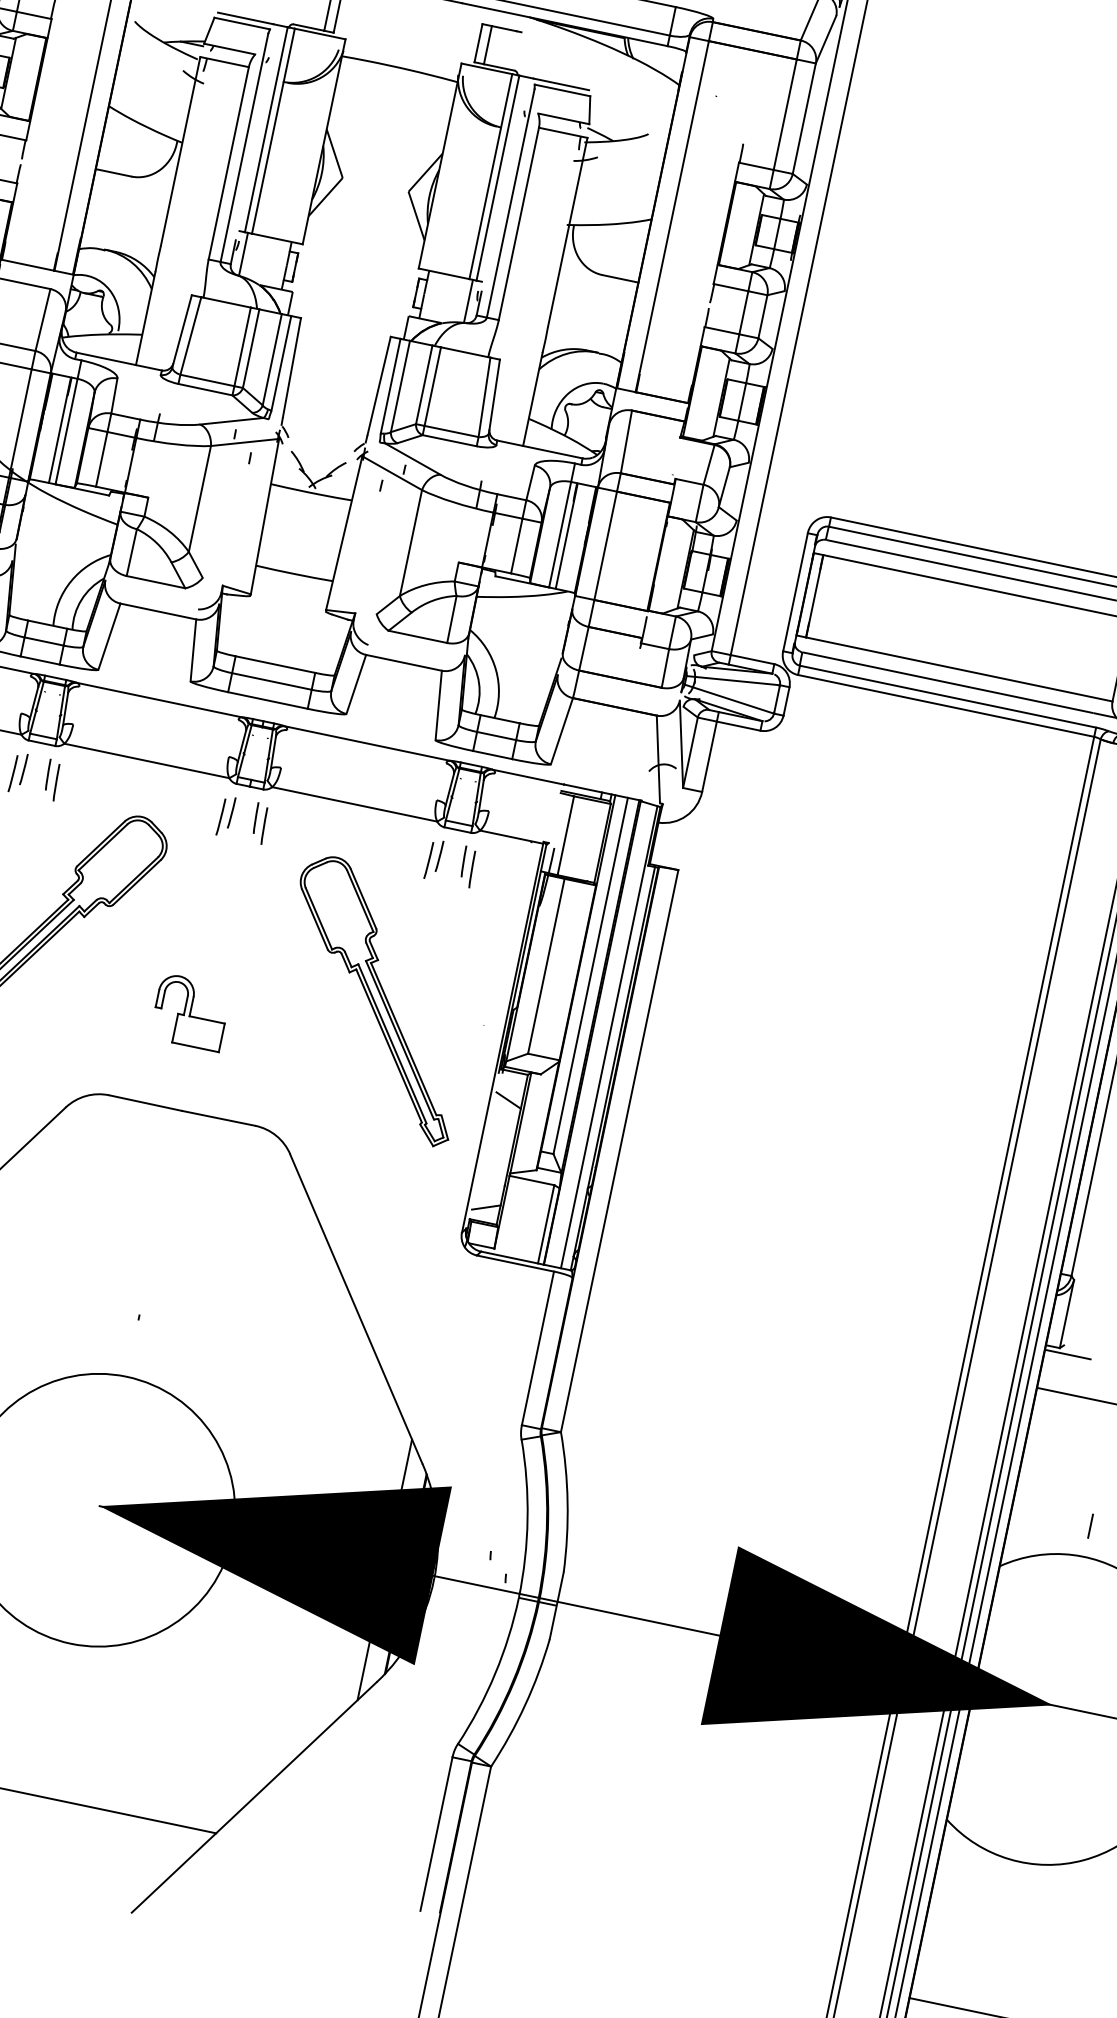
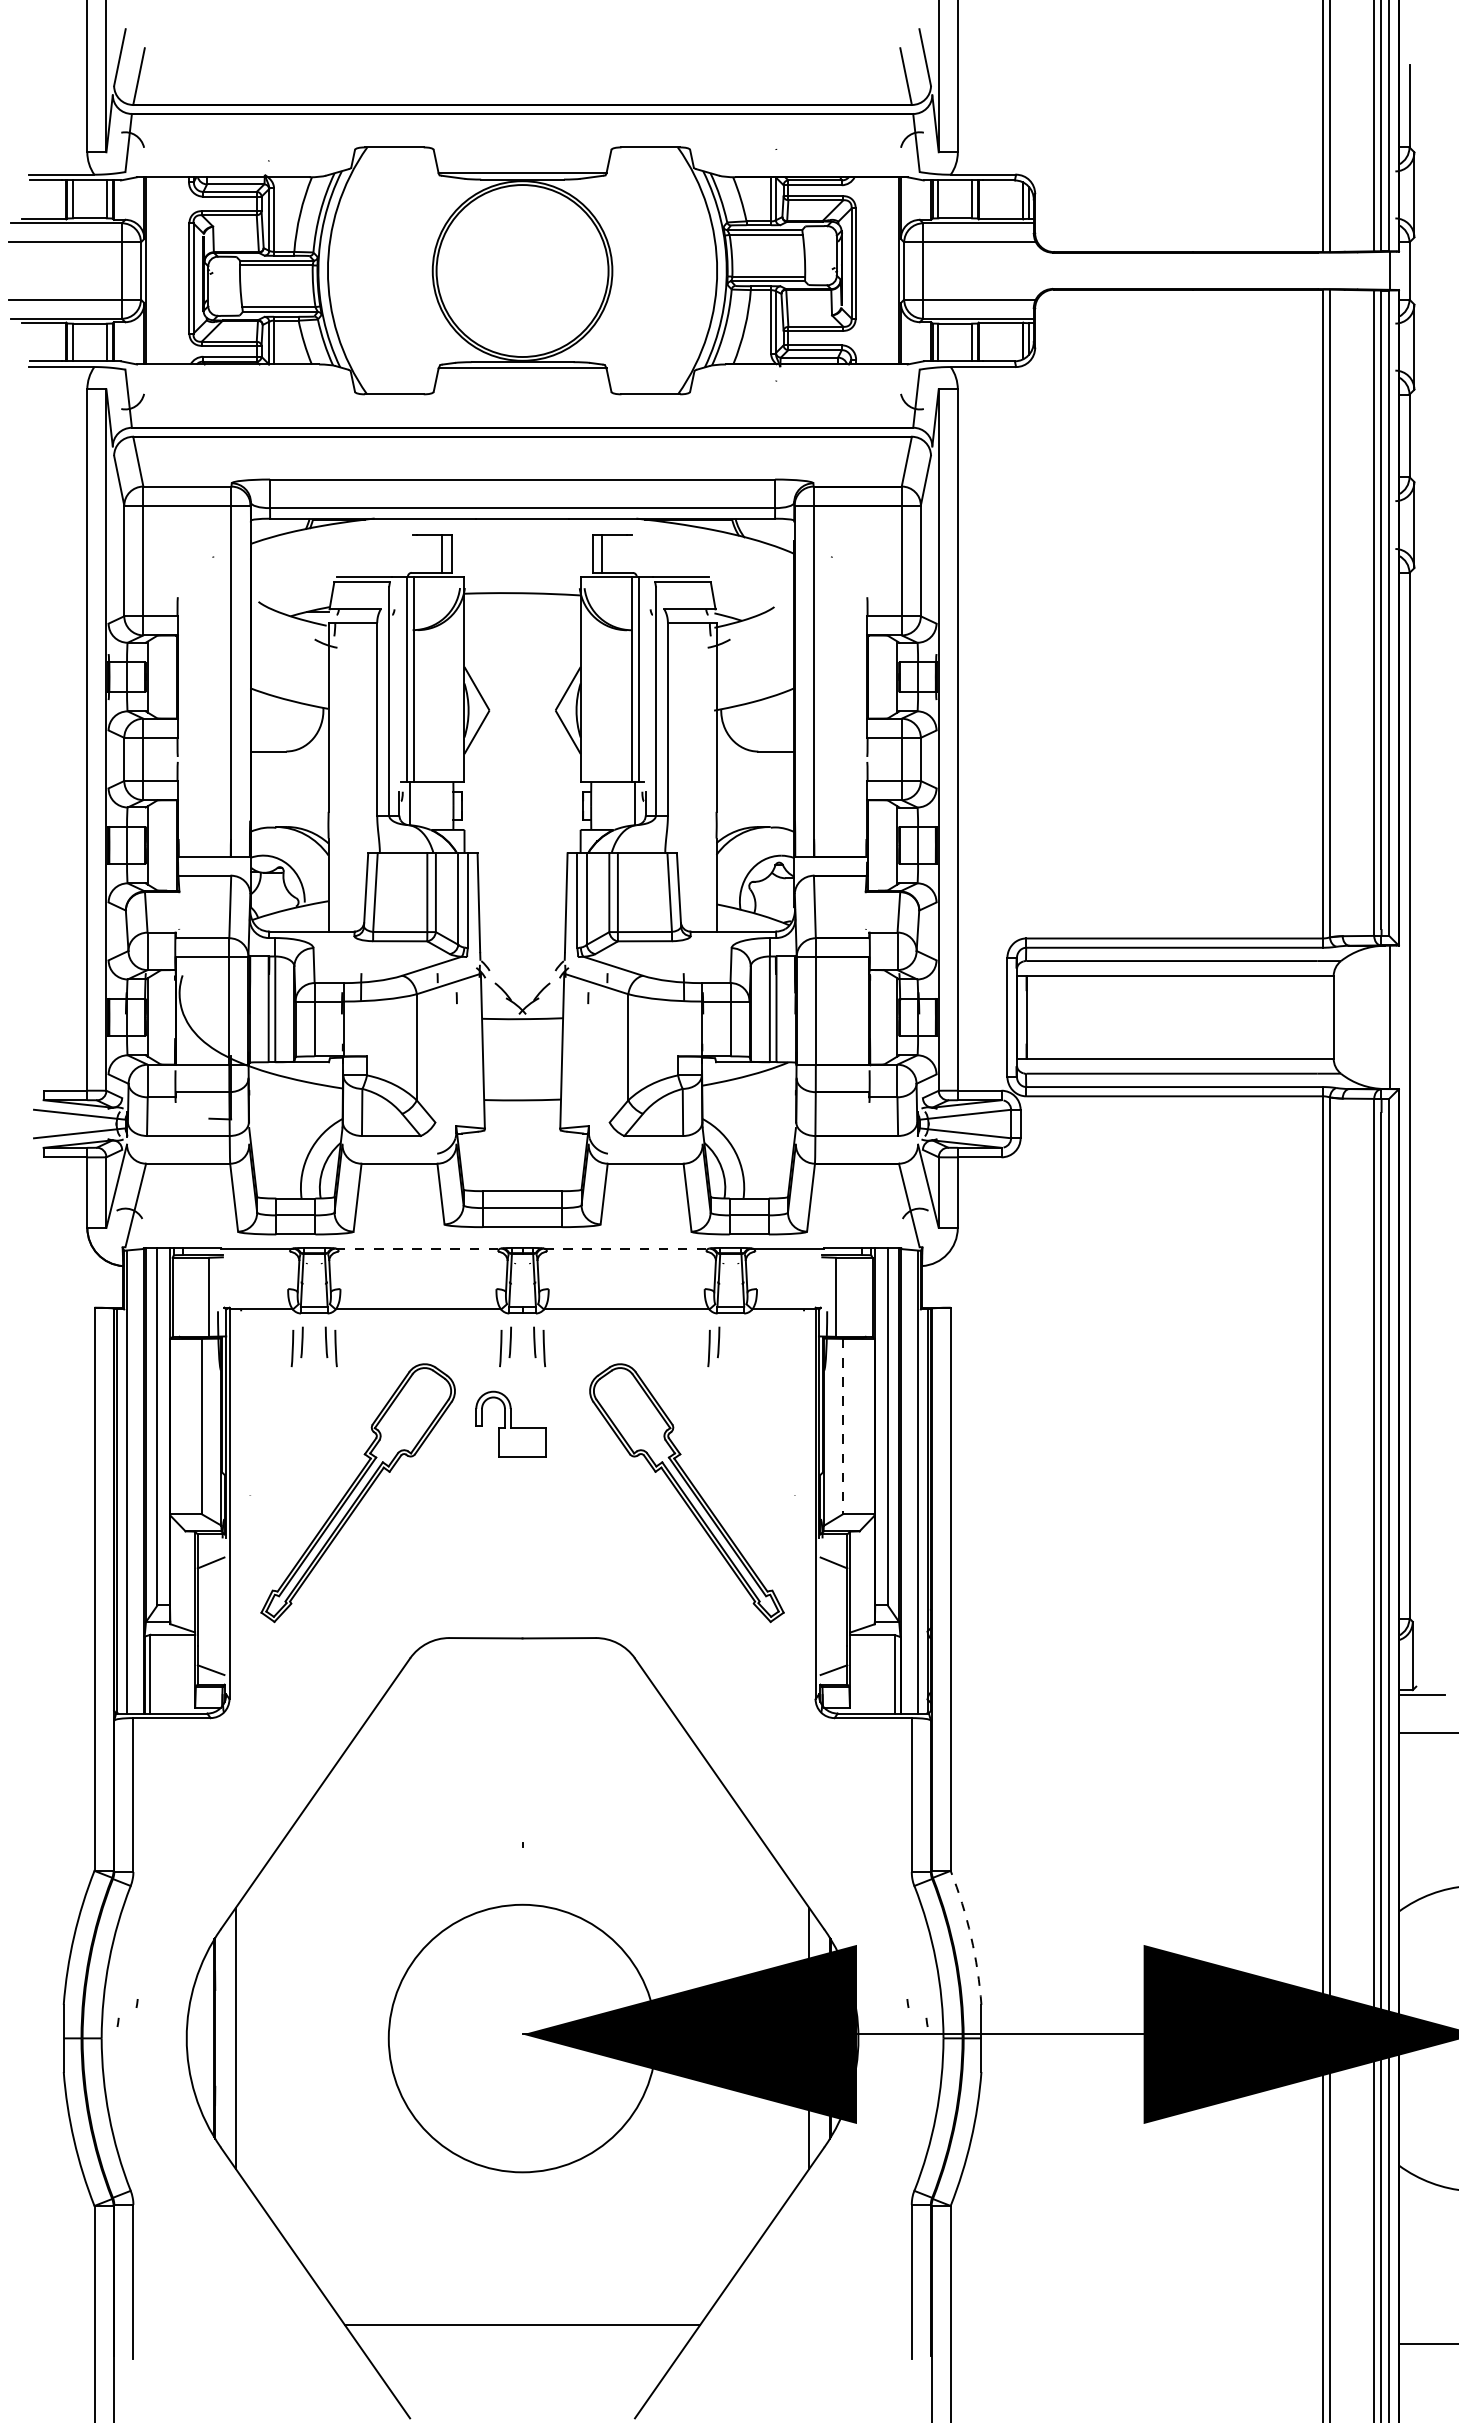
line: (159, 700) -> (418, 1248), solid -> dashed
line: (367, 743) -> (626, 1248), solid -> dashed
part: (467, 866) -> (747, 1346), removed
line: (546, 966) -> (843, 1426), solid -> dashed
part: (190, 1011) -> (510, 1423), moved
arc: (568, 1501) -> (971, 1936), solid -> dashed

